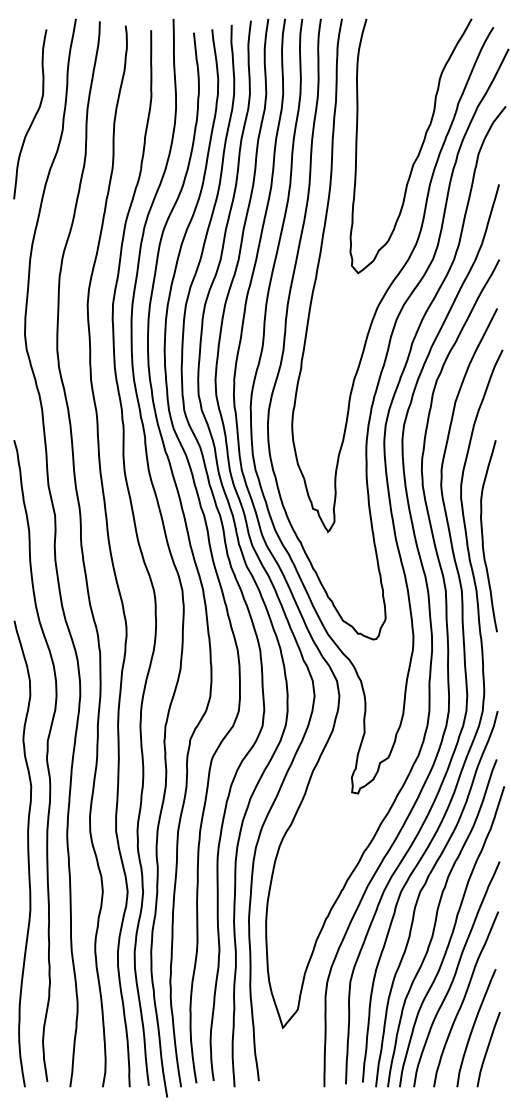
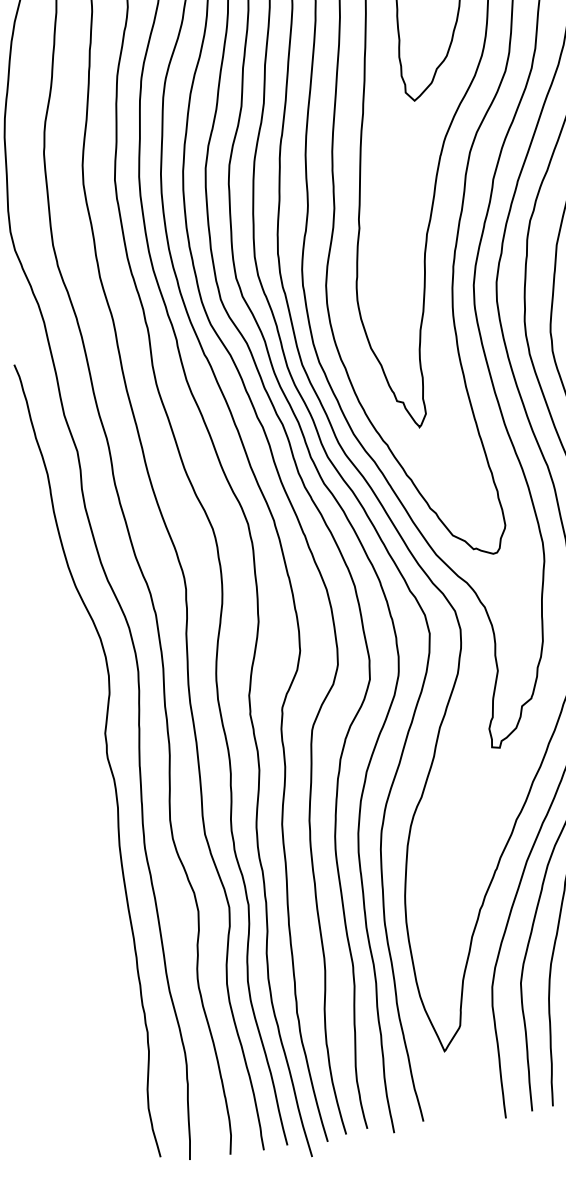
curve: (27, 853) -> (98, 876), removed

